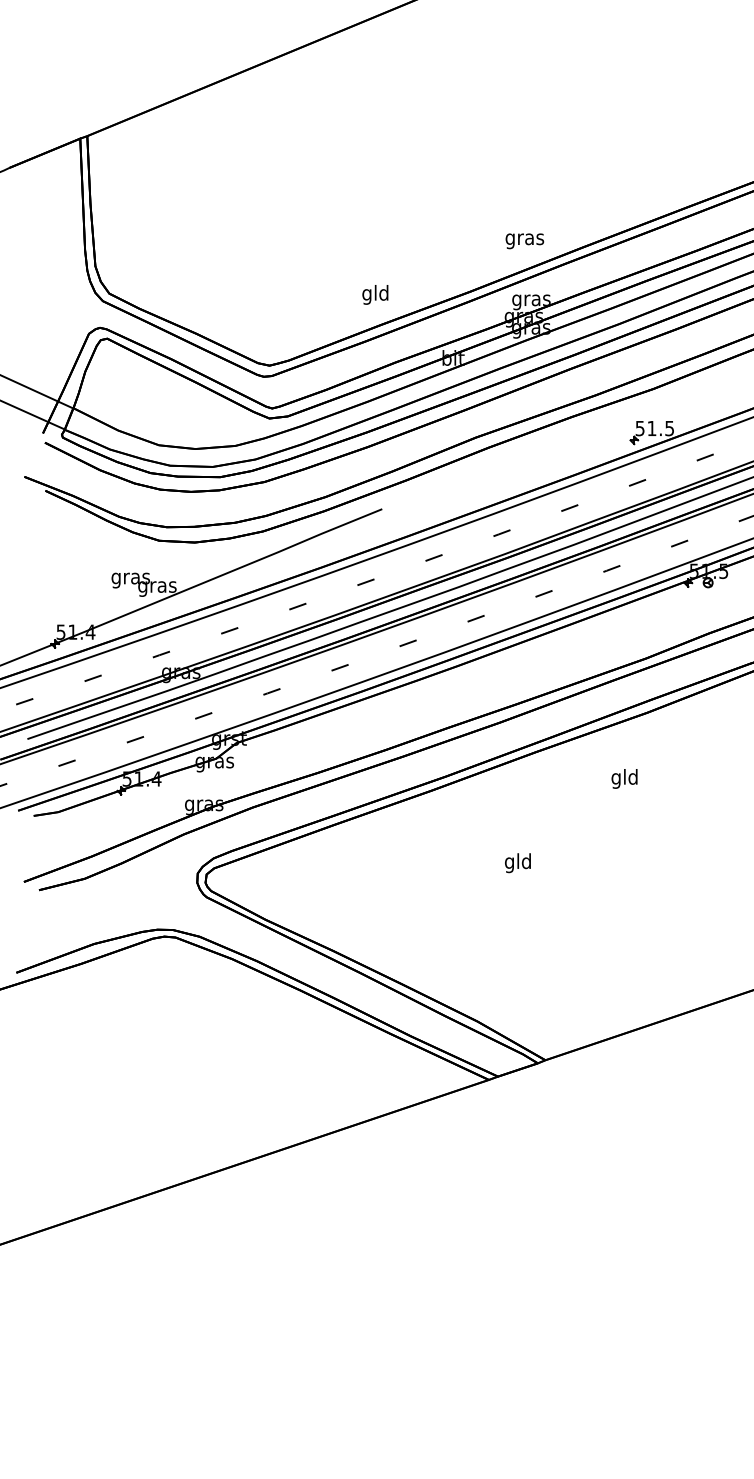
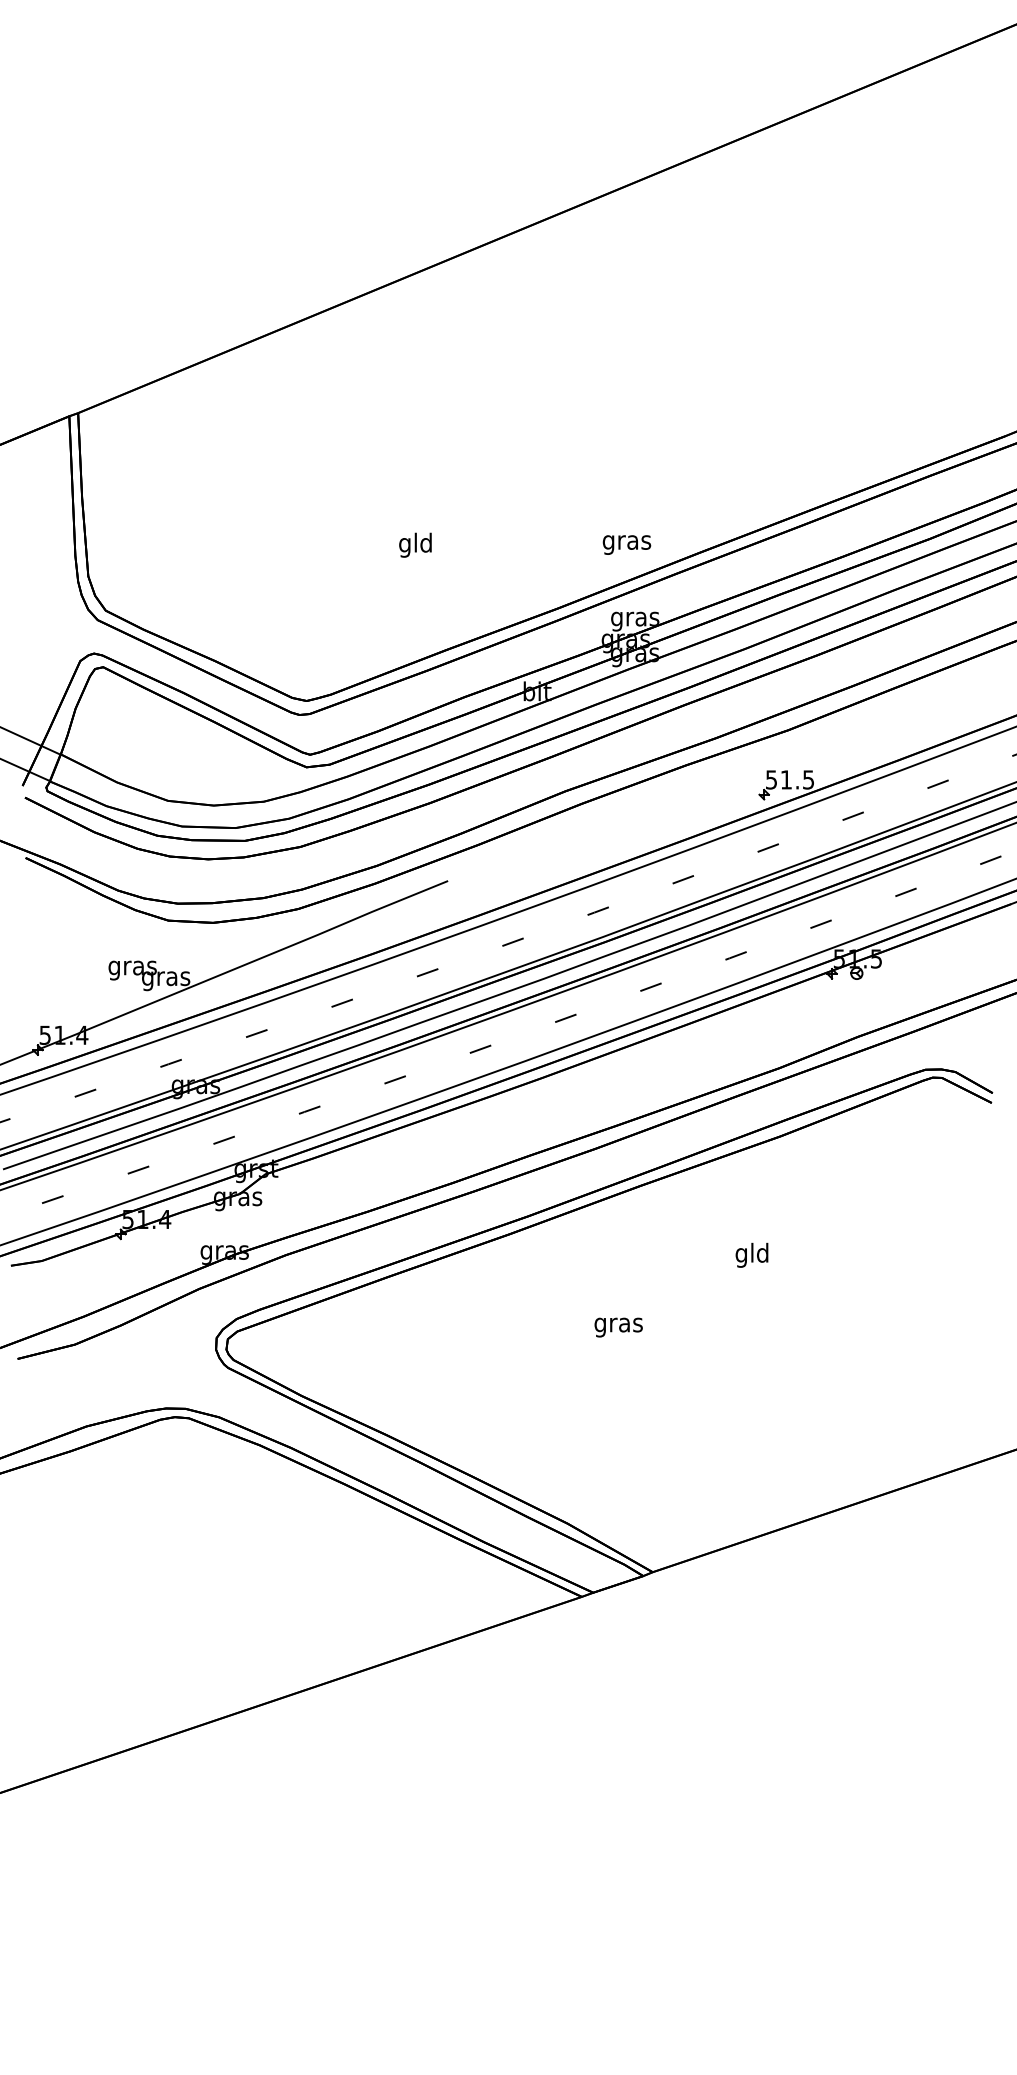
text: (375, 294) -> (415, 544), moved
text: (624, 778) -> (751, 1254), moved
text: (518, 862) -> (618, 1324), gld -> gras

